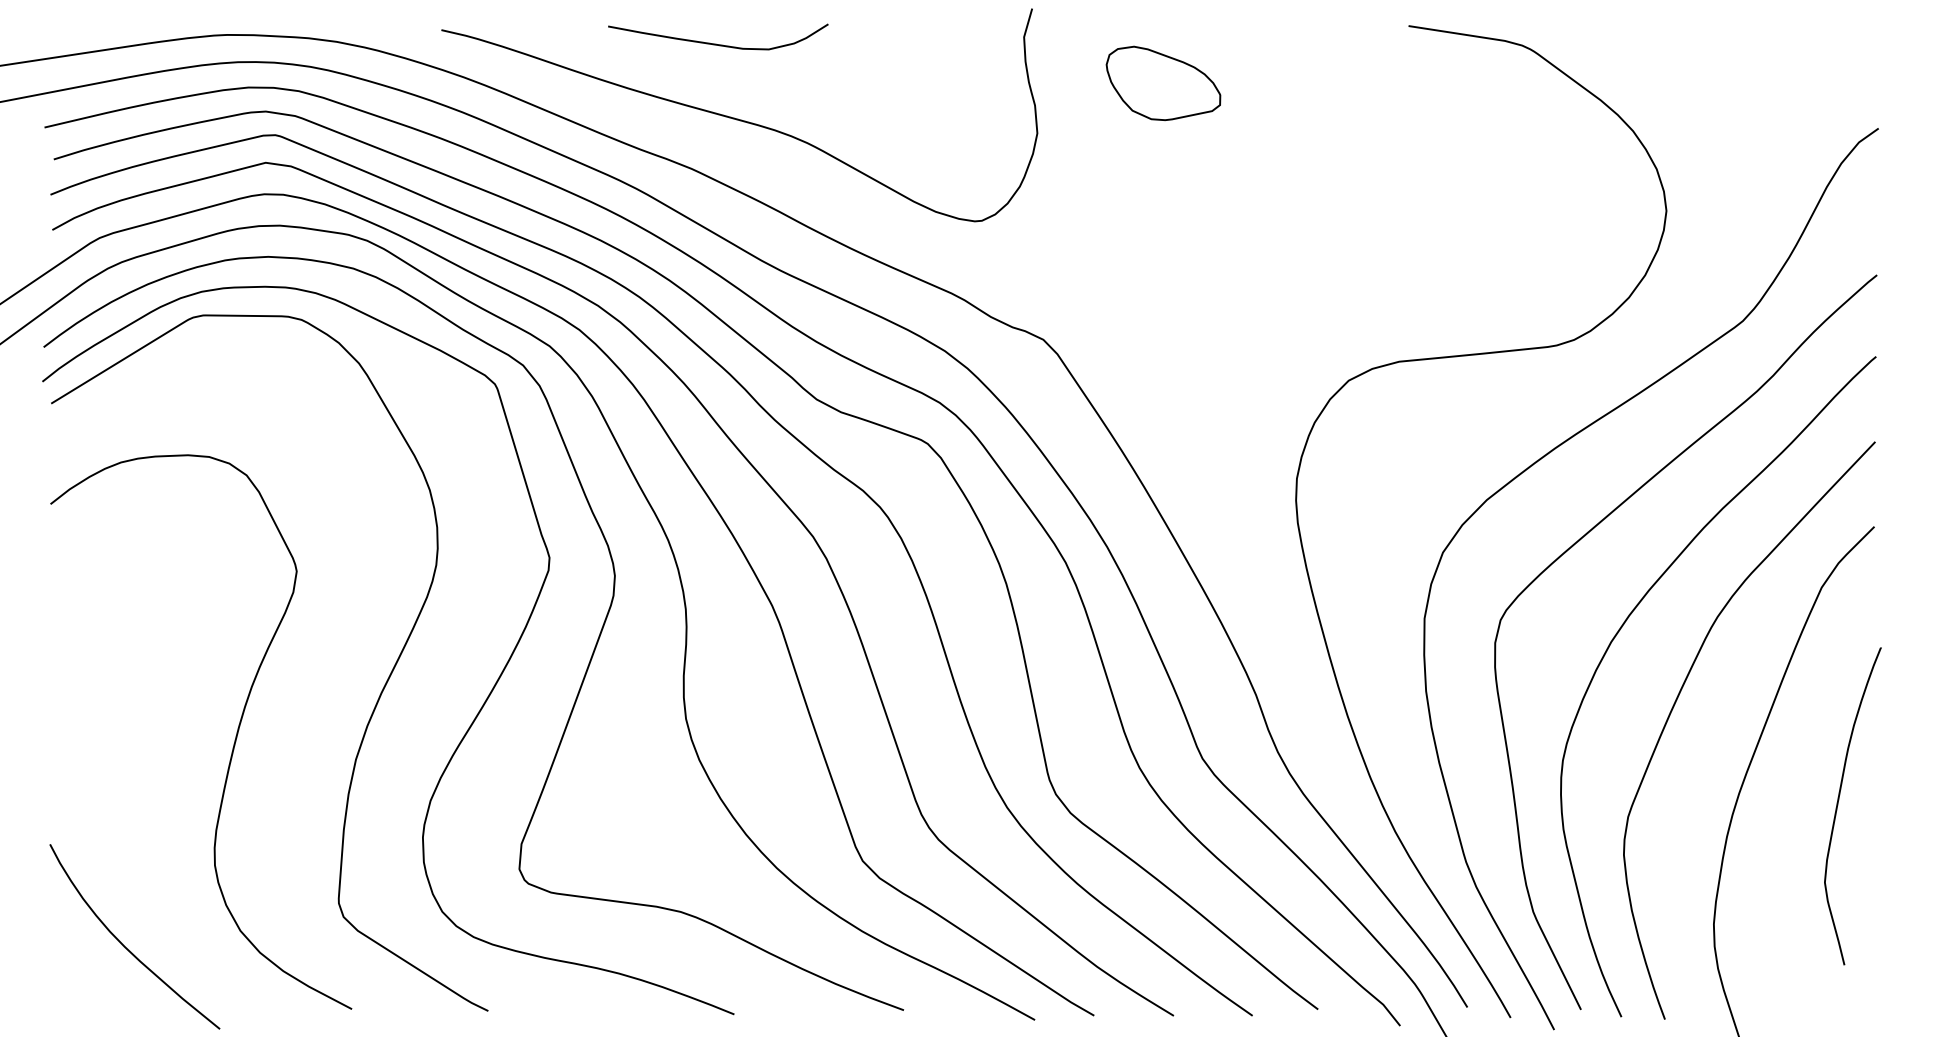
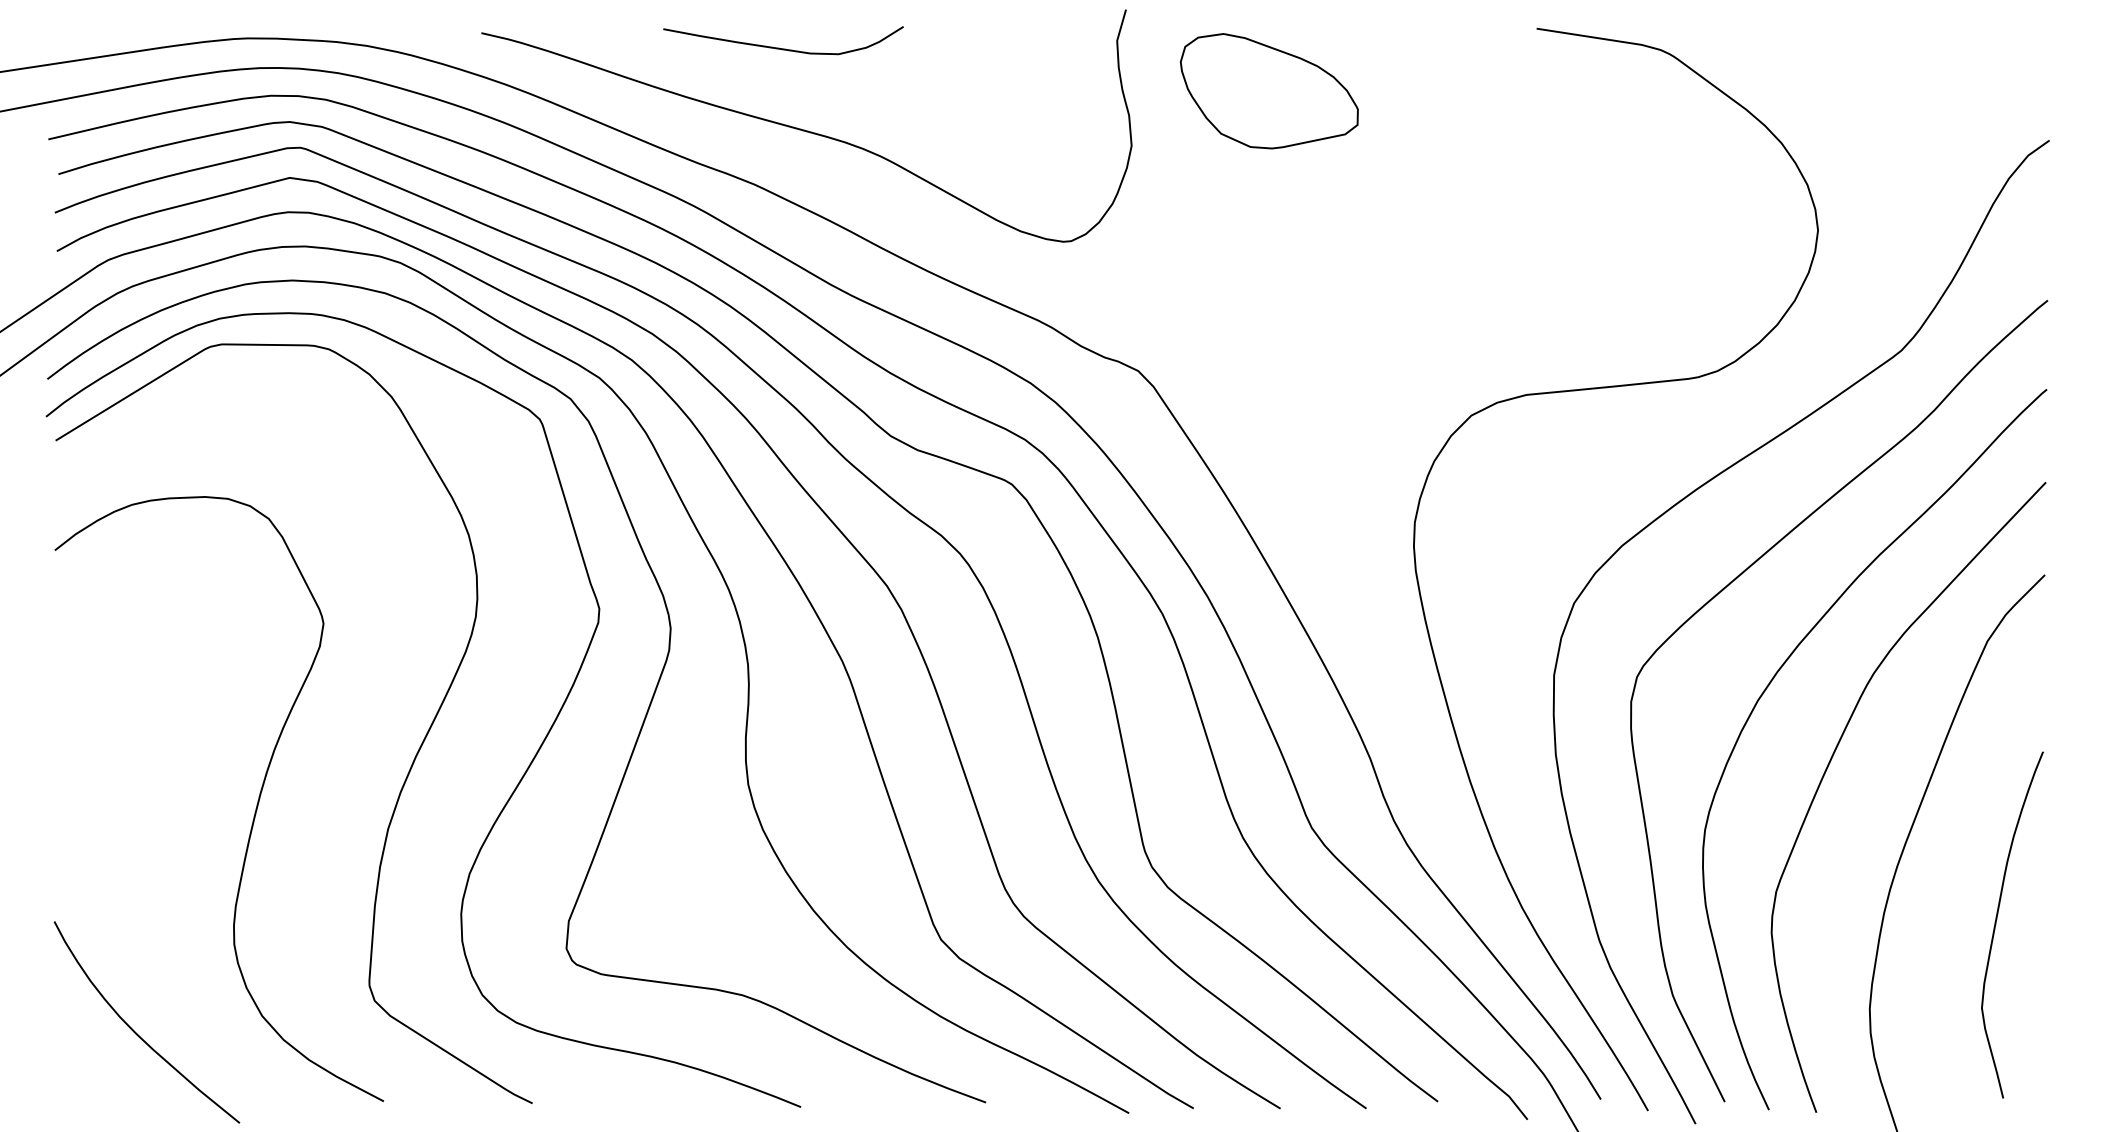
part: (1162, 83) -> (1268, 91), size x1.43
curve: (1839, 801) -> (1997, 919), moved

